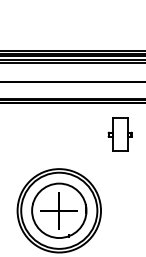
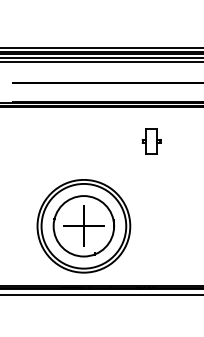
part: (120, 133) -> (151, 140), size x0.7

